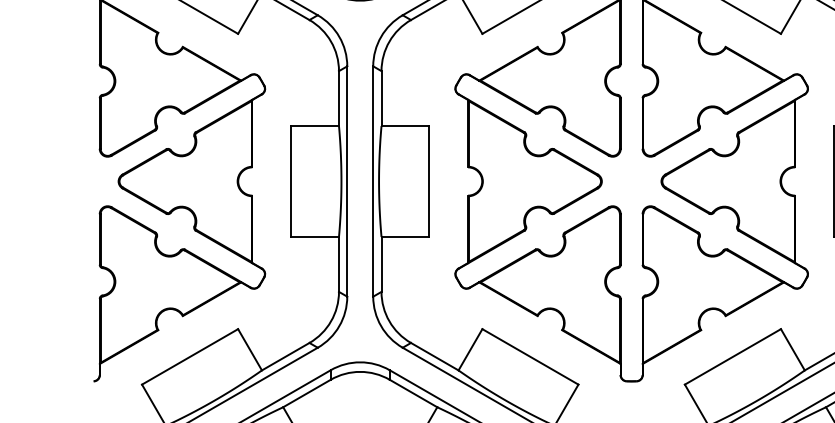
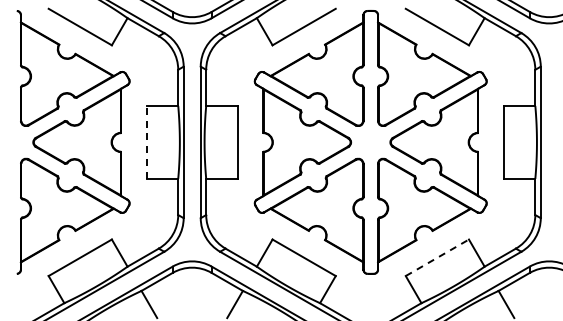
line: (290, 180) -> (146, 141), solid -> dashed
line: (733, 356) -> (437, 257), solid -> dashed

